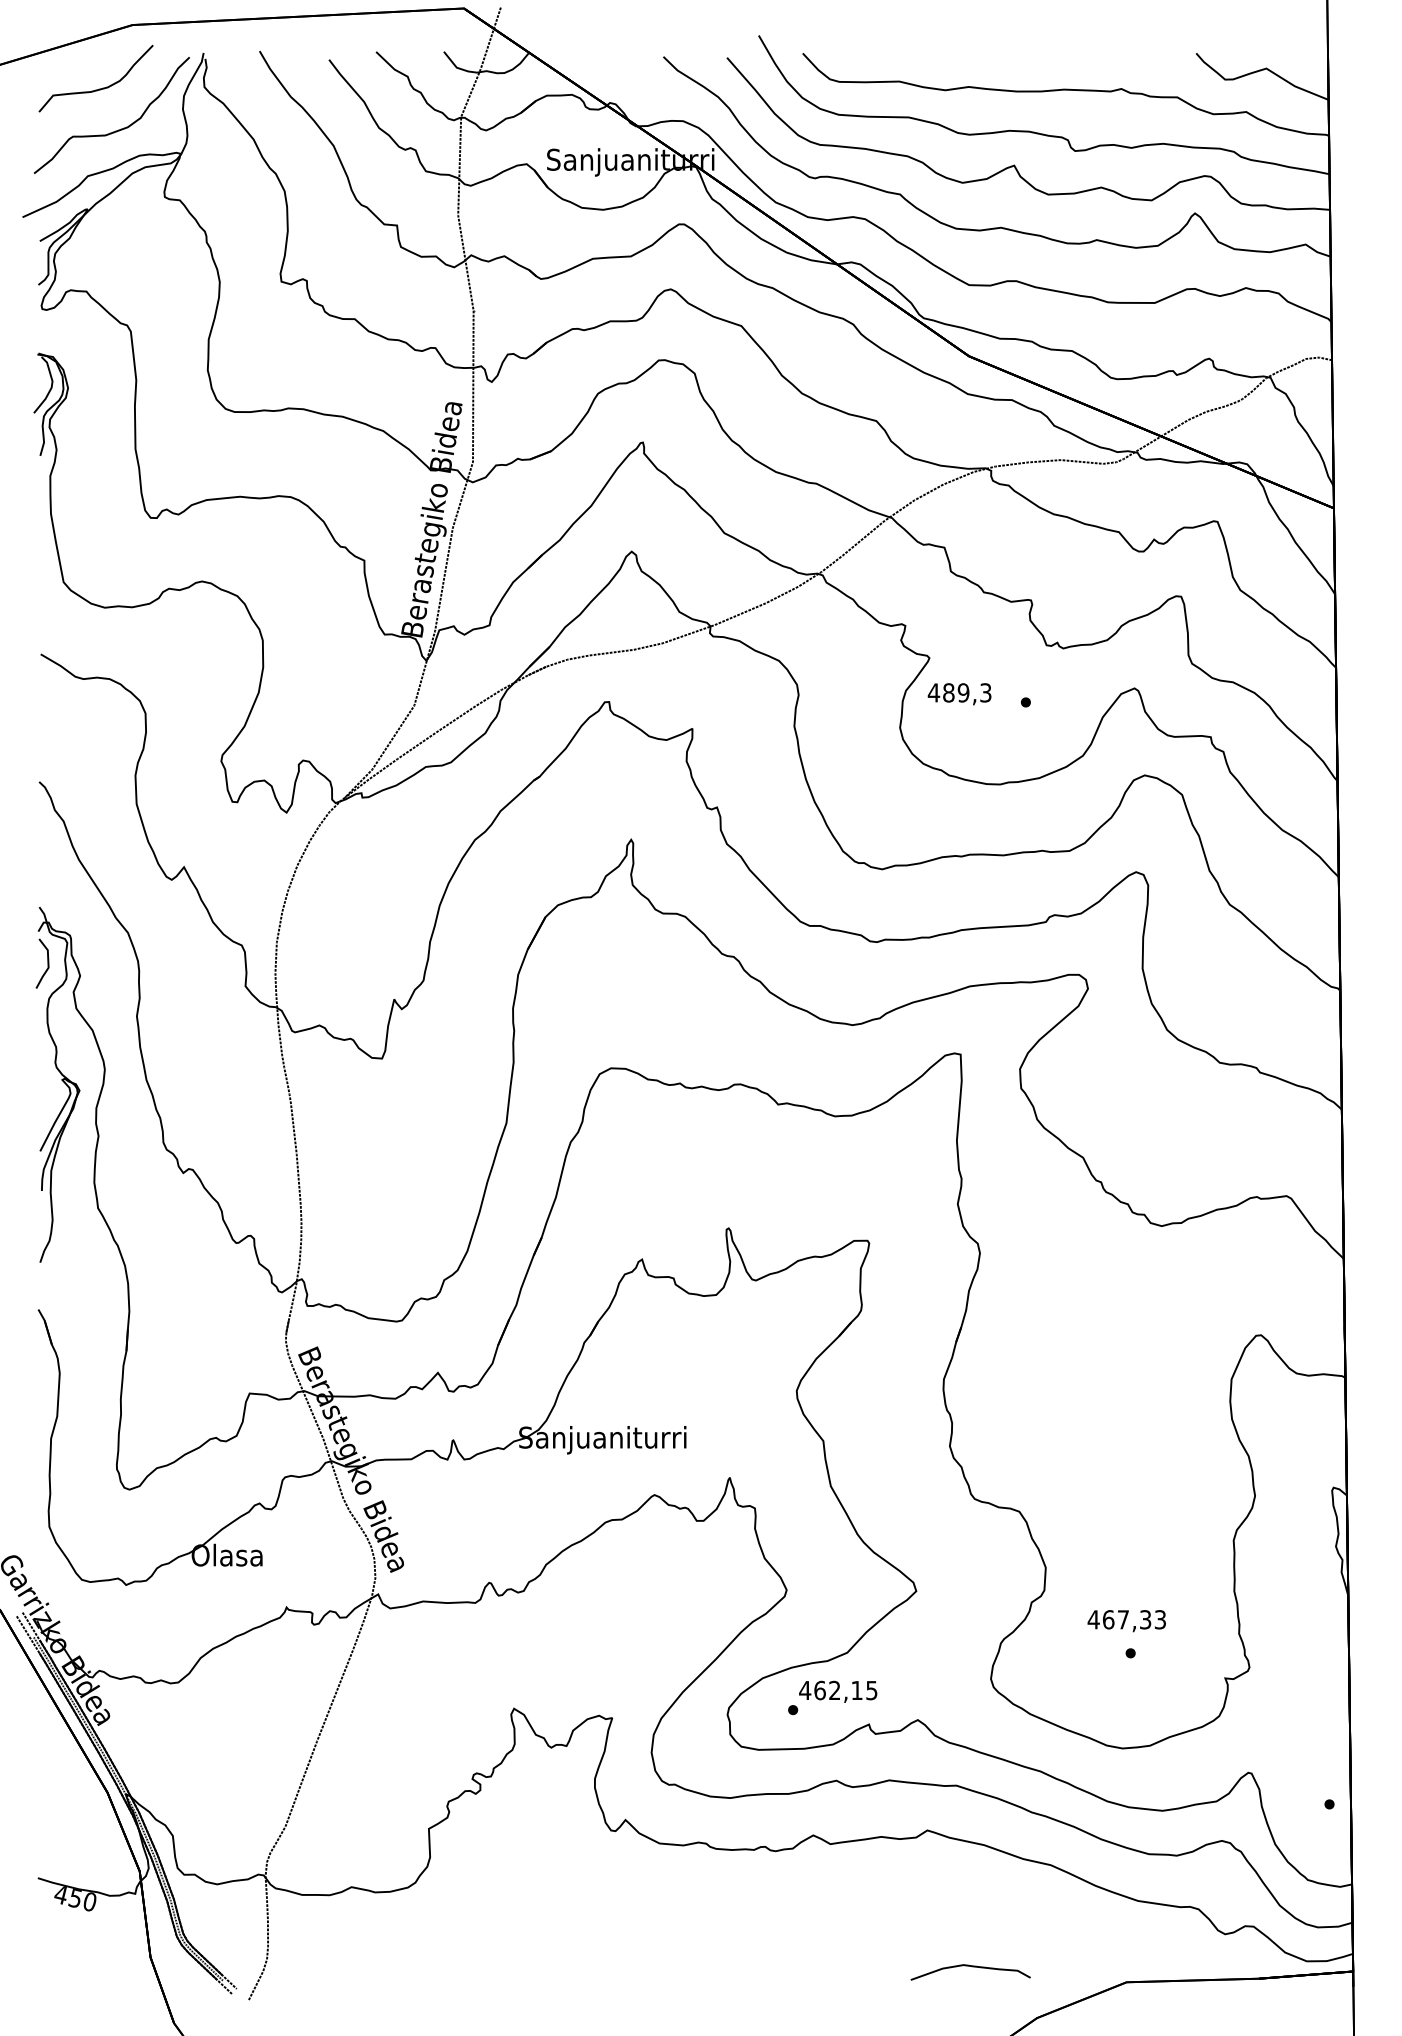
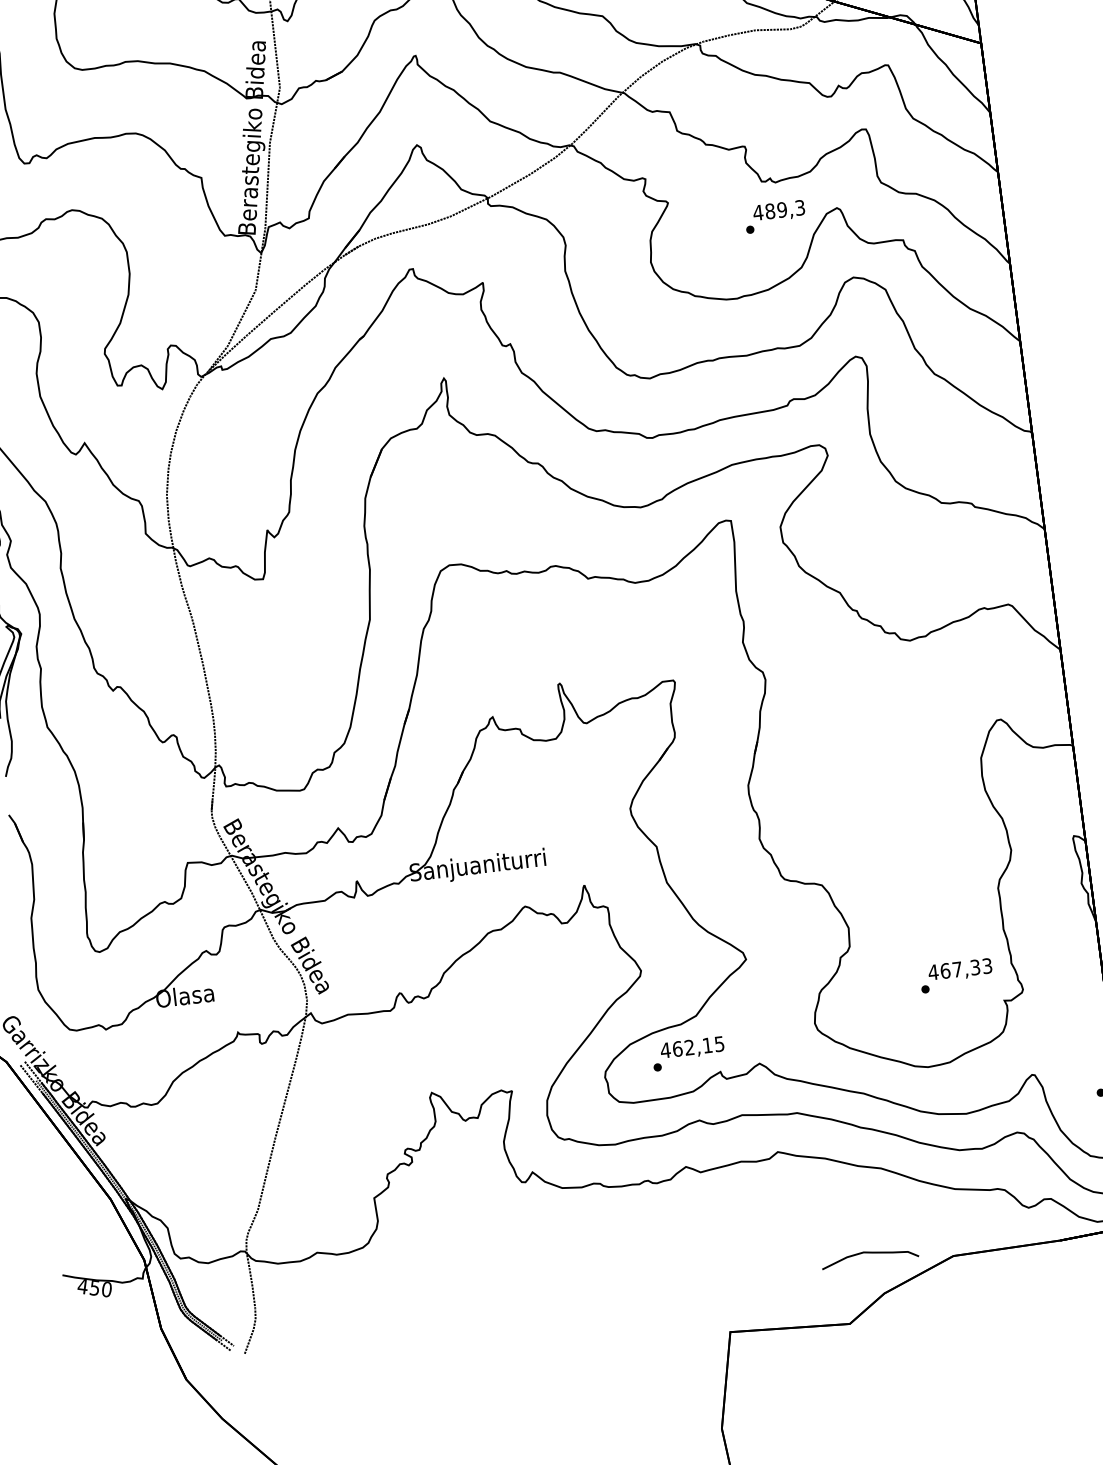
text: (959, 694) -> (779, 211), moved
text: (1126, 1621) -> (960, 970), moved
part: (970, 1972) -> (869, 1257), moved

